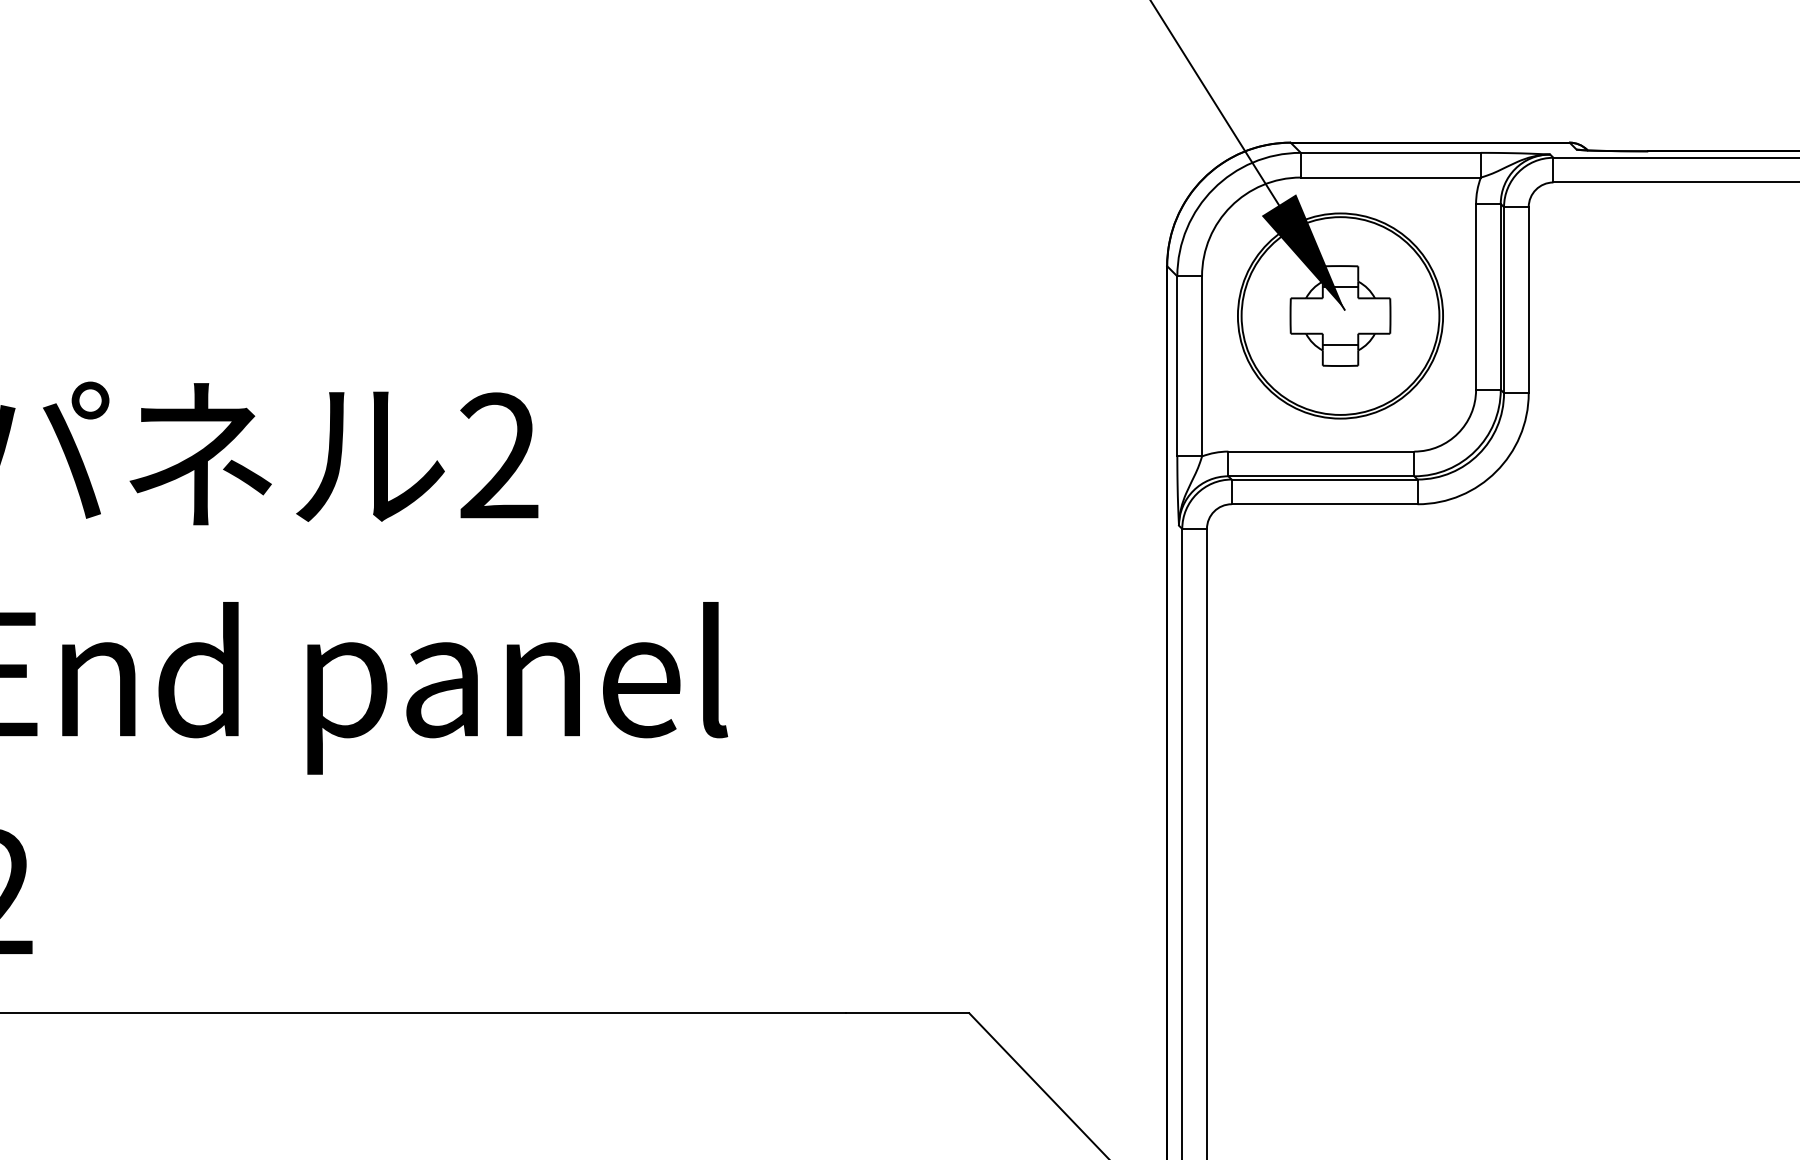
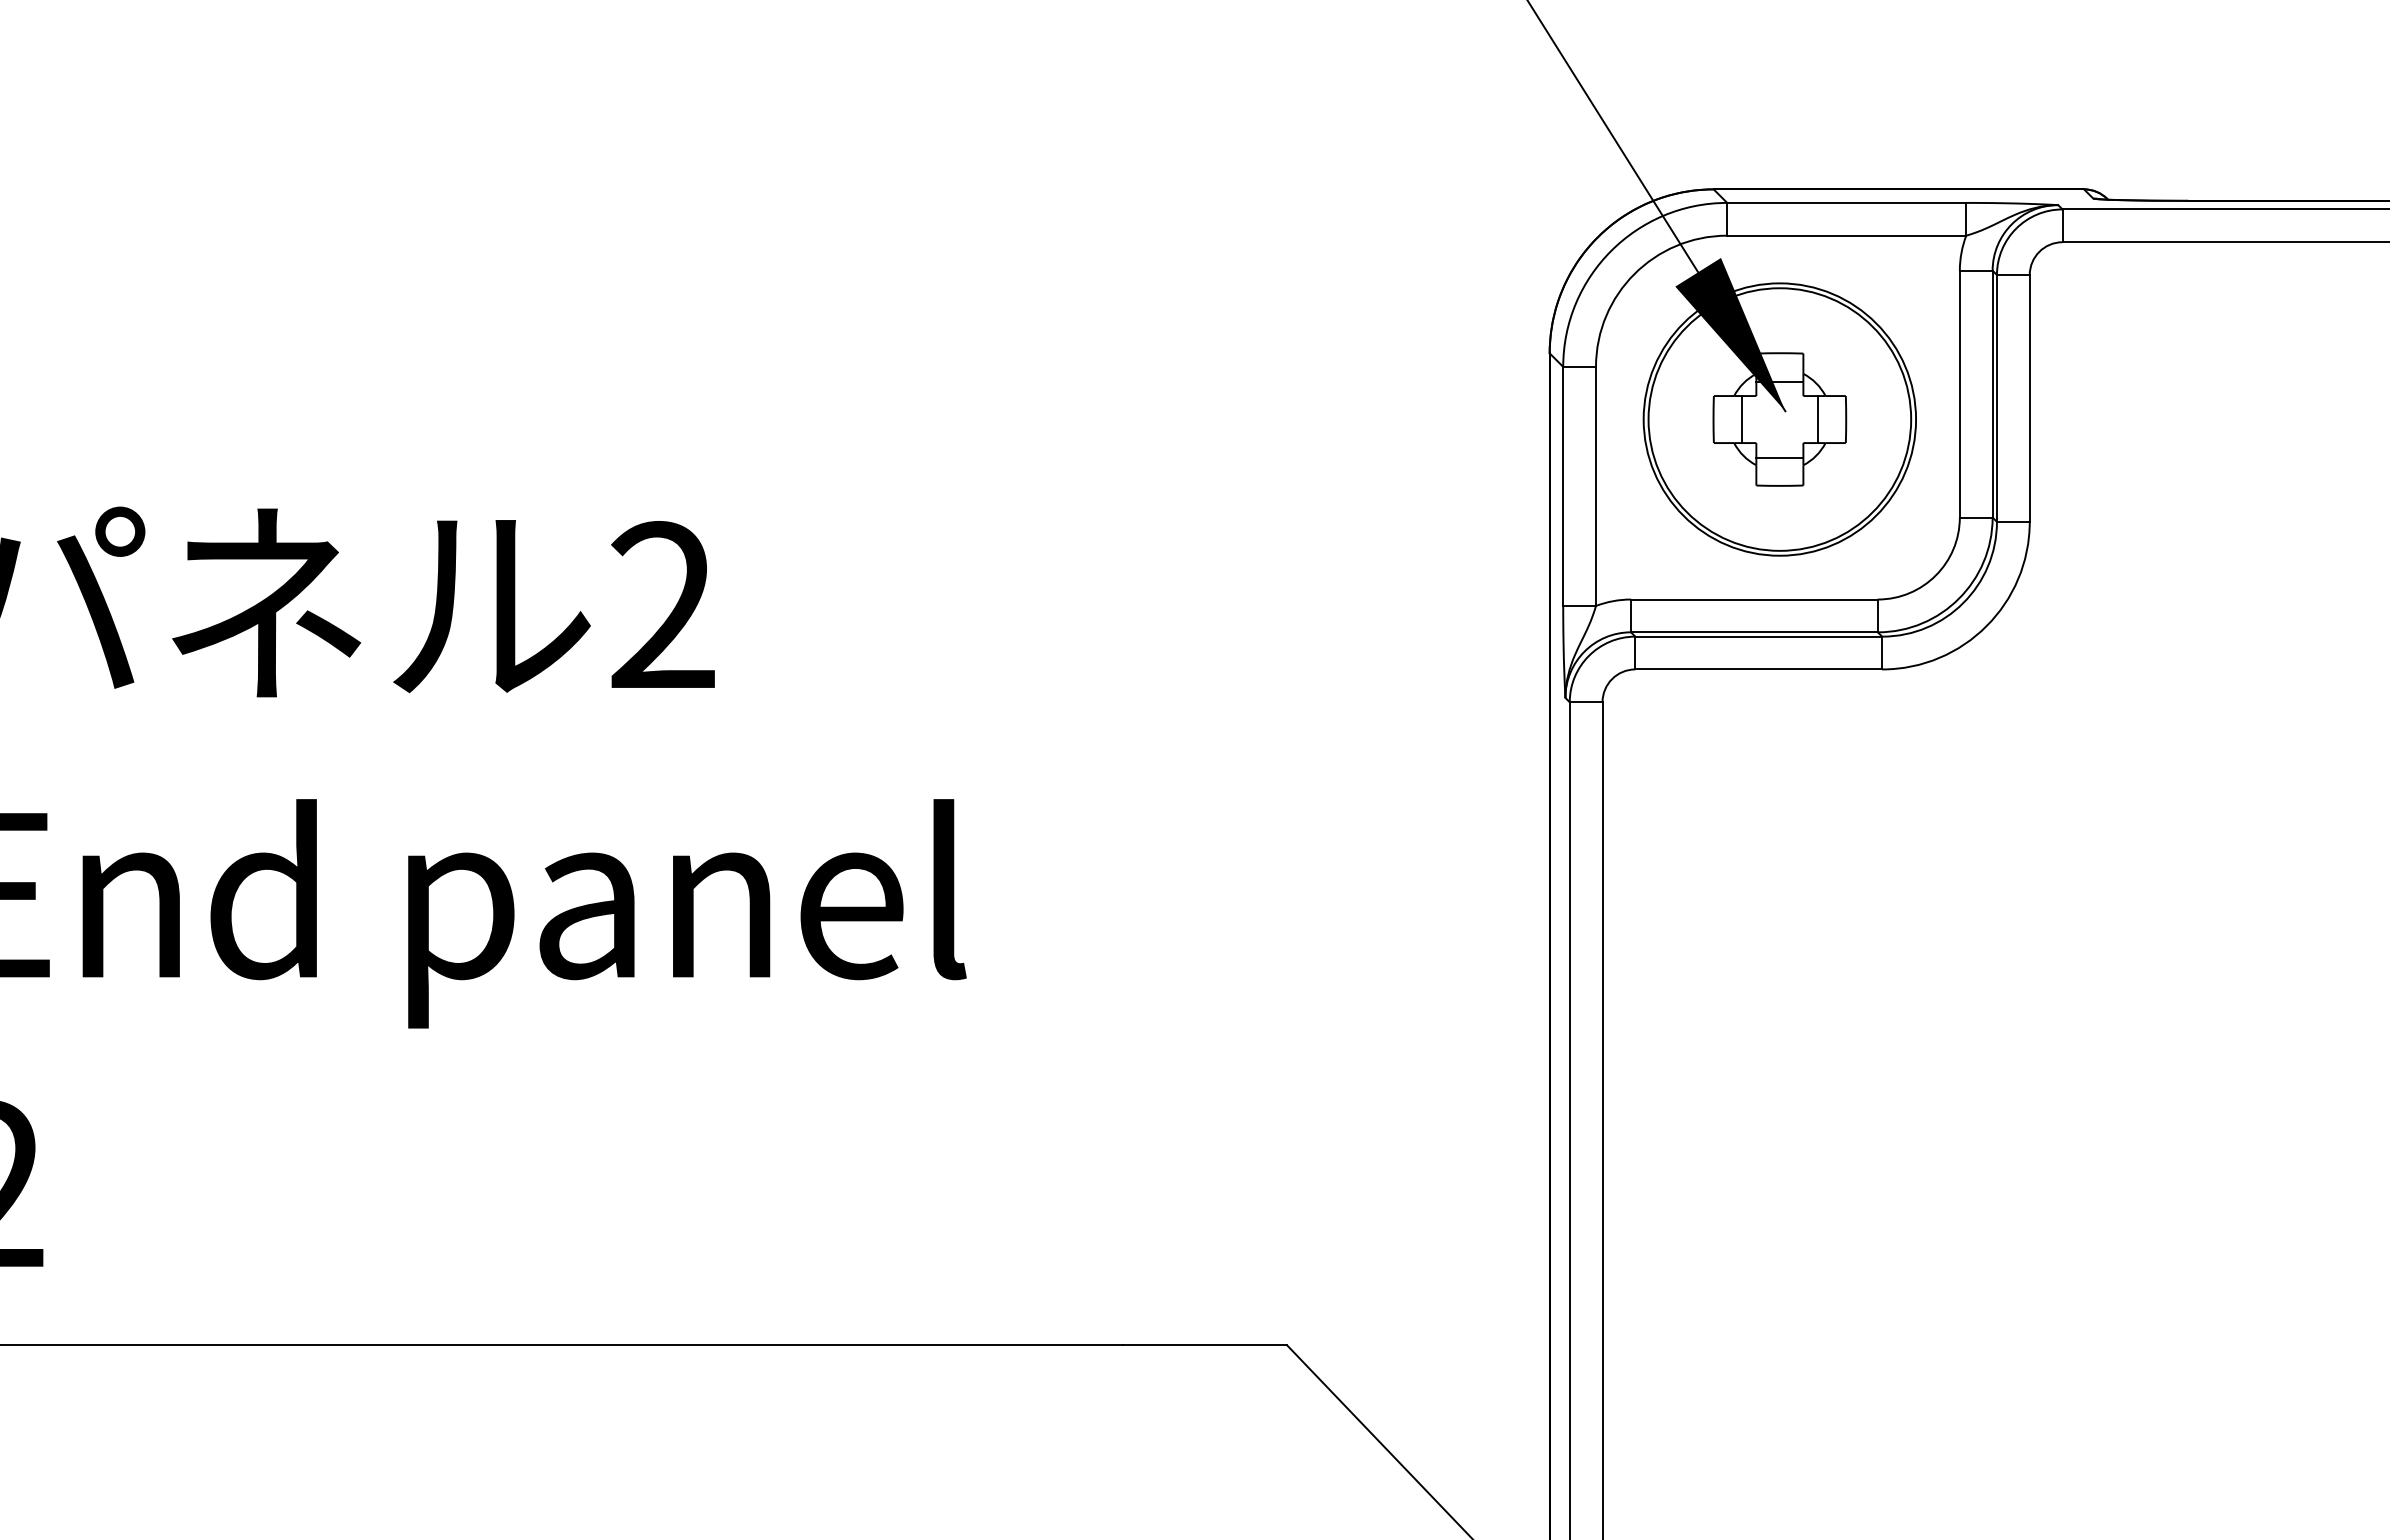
line: (1311, 316) -> (1741, 419), added
line: (1368, 316) -> (1817, 419), added

